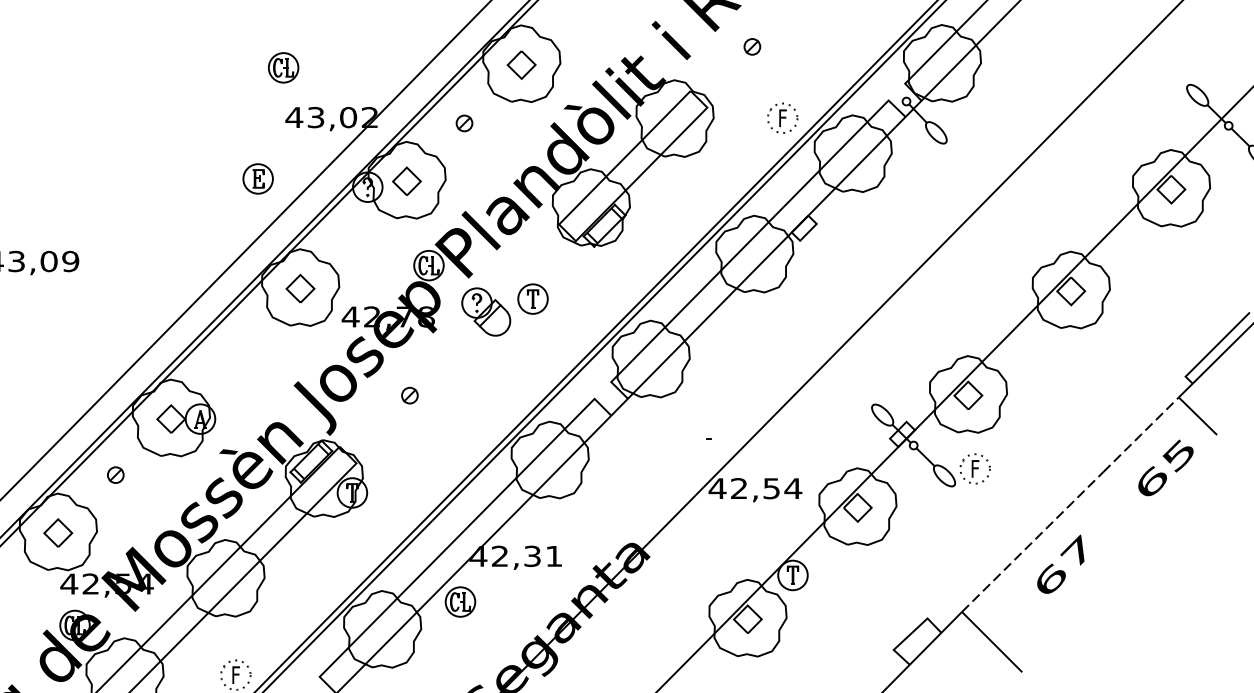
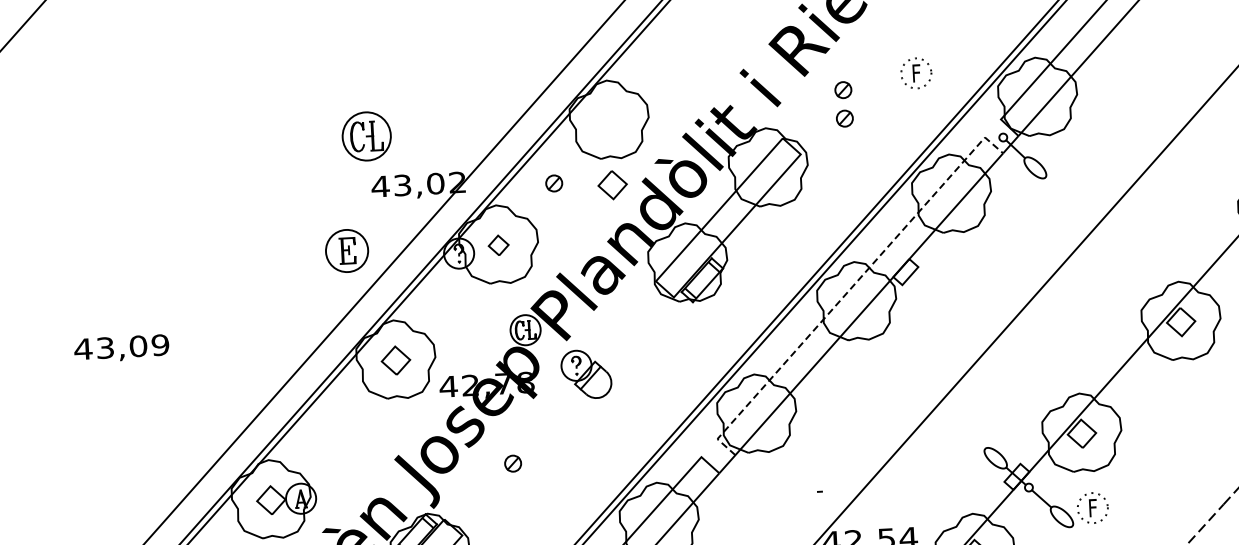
part: (521, 64) -> (612, 184), moved
part: (283, 67) -> (366, 136), size x1.6
part: (752, 74) -> (844, 118), added
part: (782, 117) -> (916, 72), moved
part: (257, 178) -> (346, 250), size x1.4
part: (406, 180) -> (498, 244), size x0.7
line: (749, 241) -> (850, 288), solid -> dashed
part: (532, 298) -> (632, 358), removed

